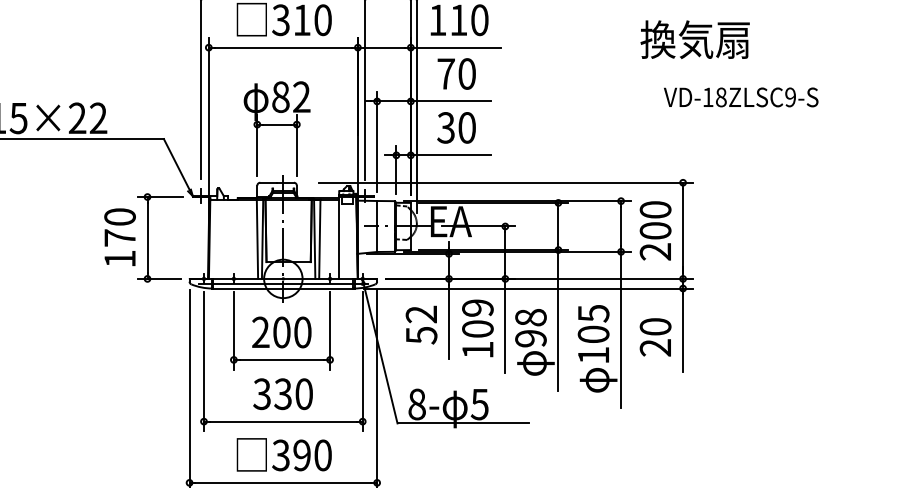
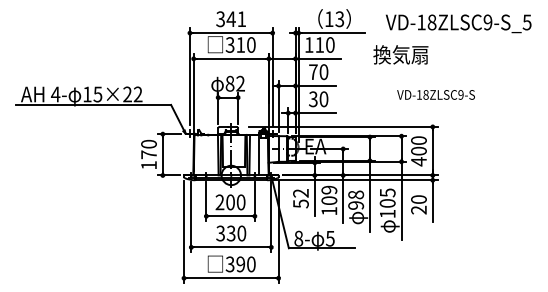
text: (694, 39) -> (400, 54), moved
text: (740, 96) -> (435, 94), moved
text: (654, 251) -> (418, 161), 200 -> 400

